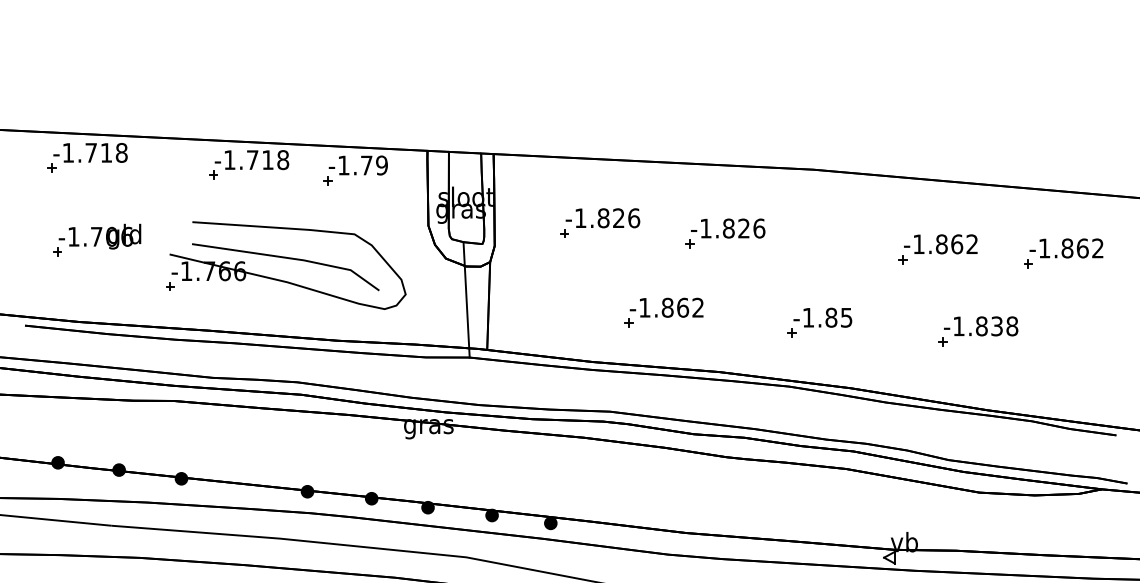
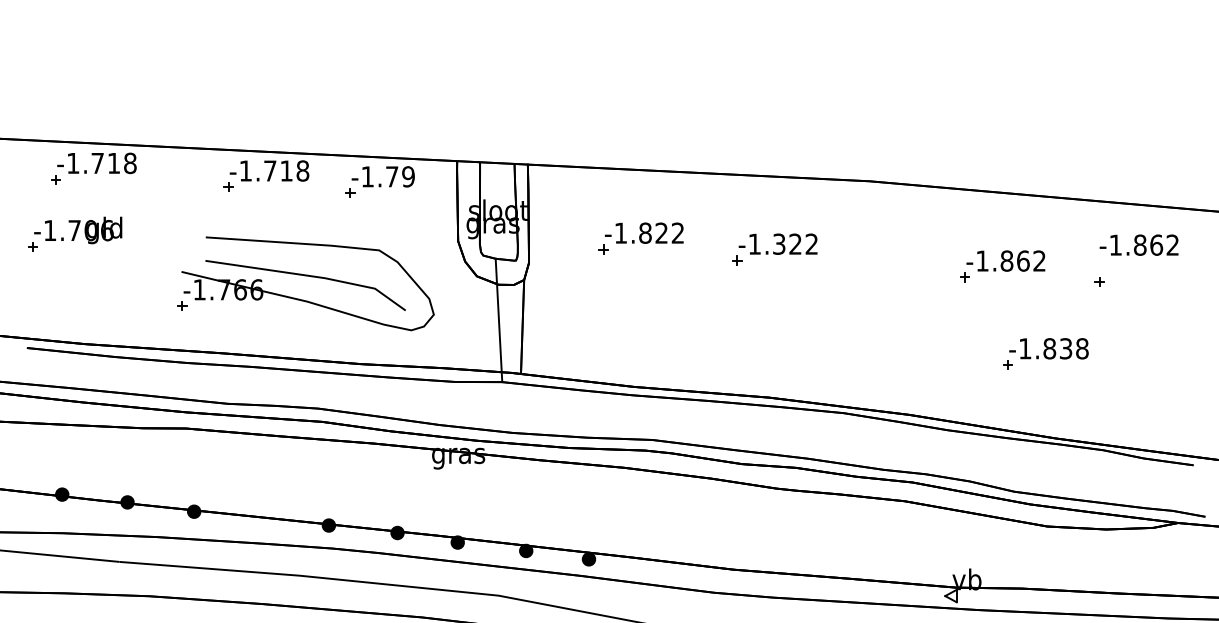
text: (634, 218) -> (678, 233), -1.826 -> -1.822
text: (744, 228) -> (796, 244), -1.826 -> -1.322
part: (97, 239) -> (75, 233), moved
text: (1066, 248) -> (1139, 245), moved
part: (663, 312) -> (709, 333), removed
part: (819, 322) -> (876, 344), removed

